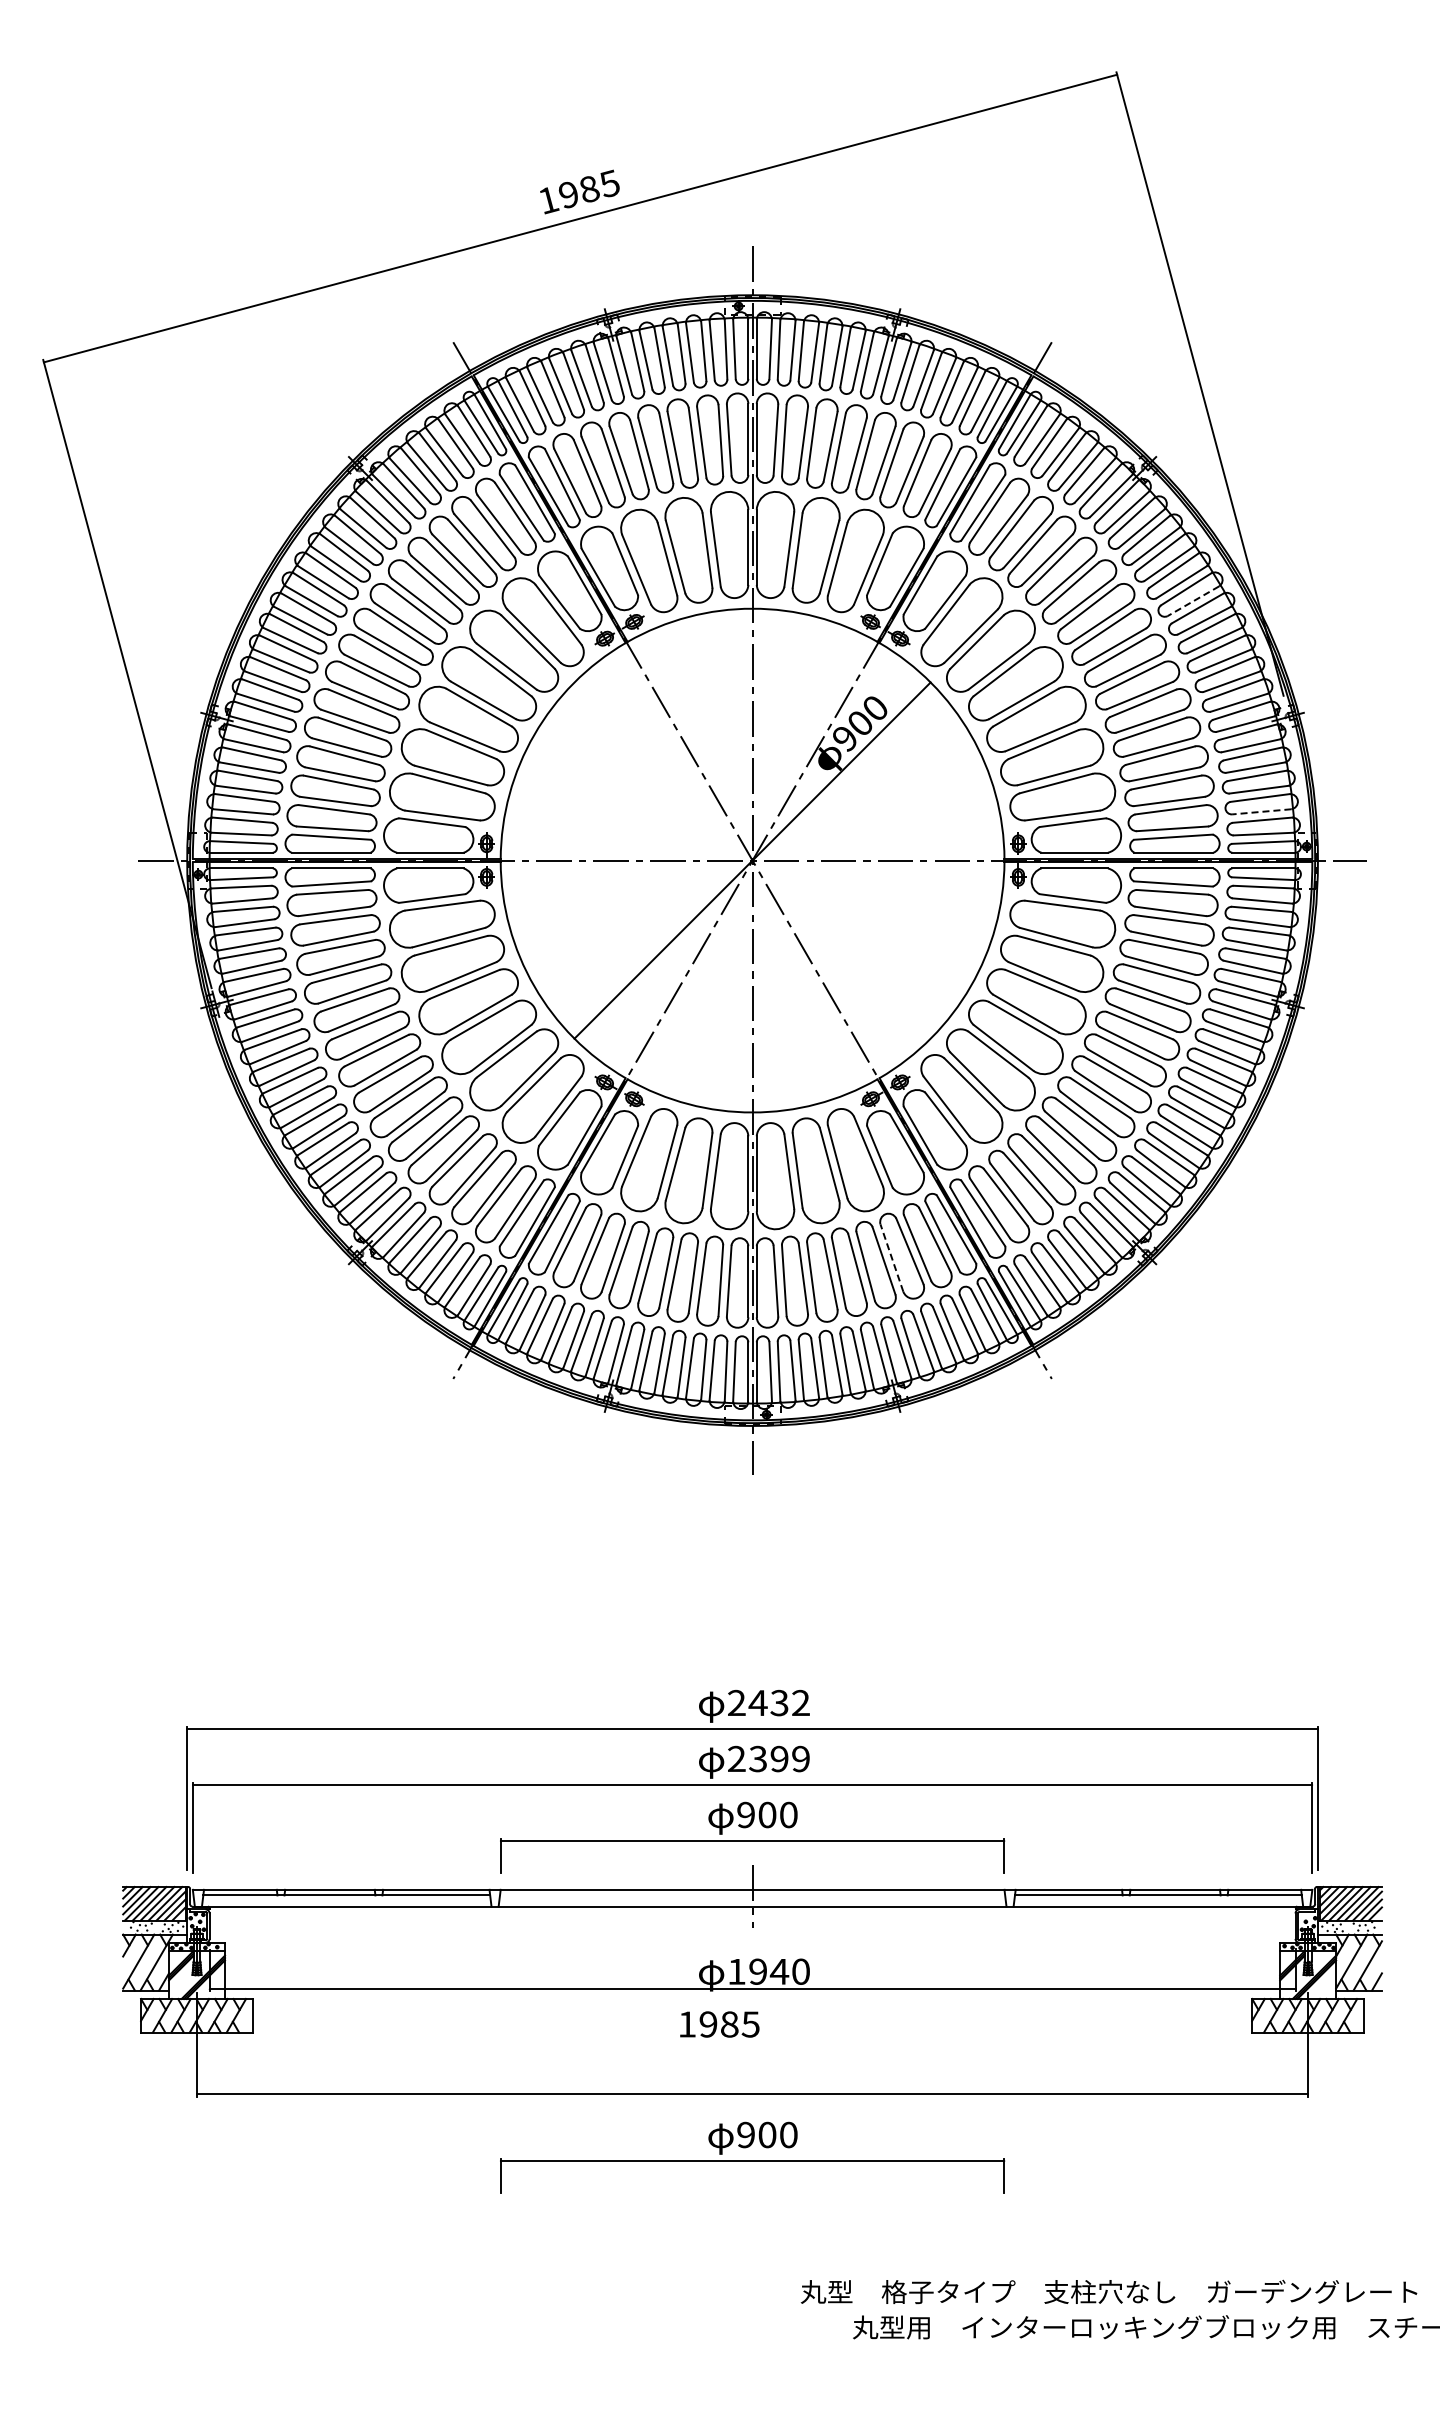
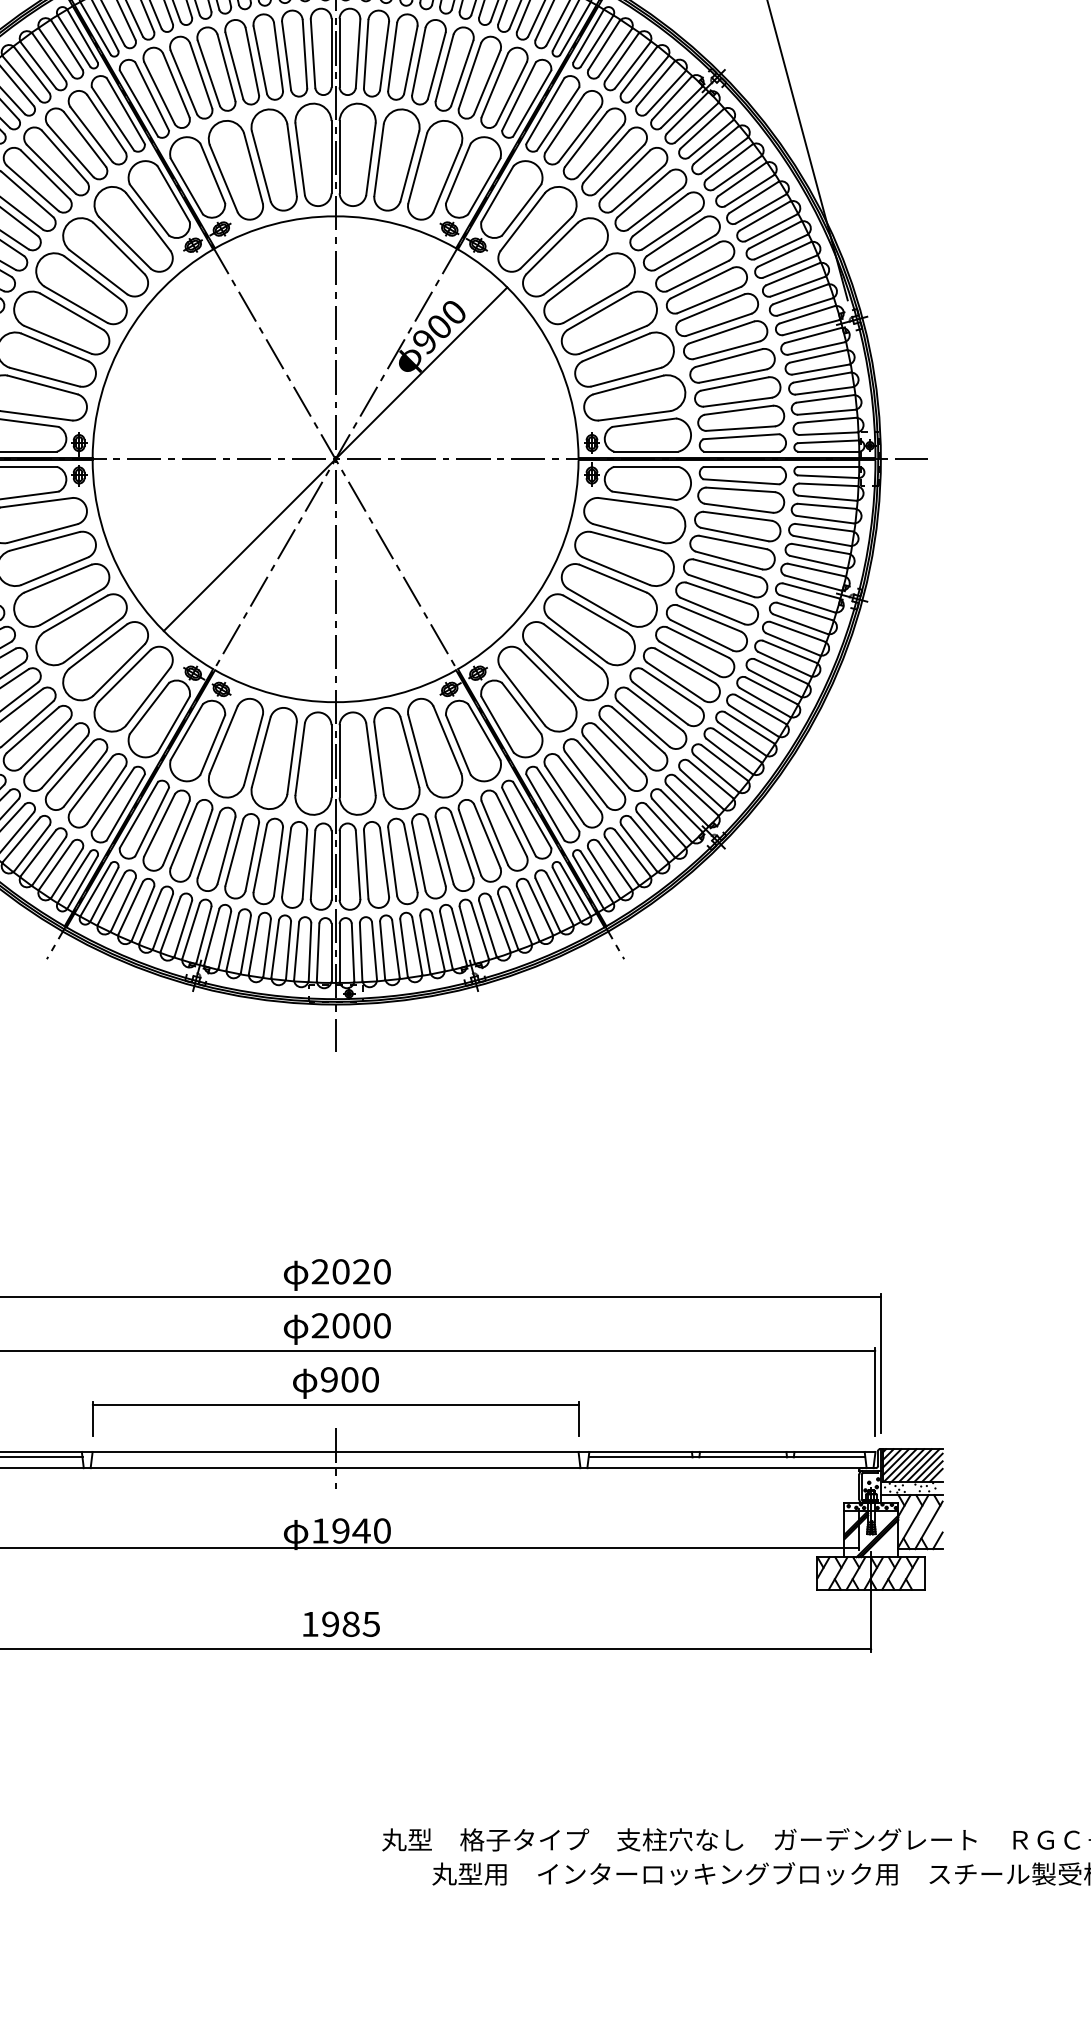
line: (1193, 601) -> (760, 209), dashed -> solid
line: (1261, 811) -> (826, 411), dashed -> solid
line: (891, 1258) -> (469, 843), dashed -> solid
text: (778, 1702) -> (360, 1271), 2432 -> 2020
text: (779, 1758) -> (361, 1325), 2399 -> 2000
text: (719, 2024) -> (341, 1624), moved
part: (752, 2157) -> (335, 1710), removed

